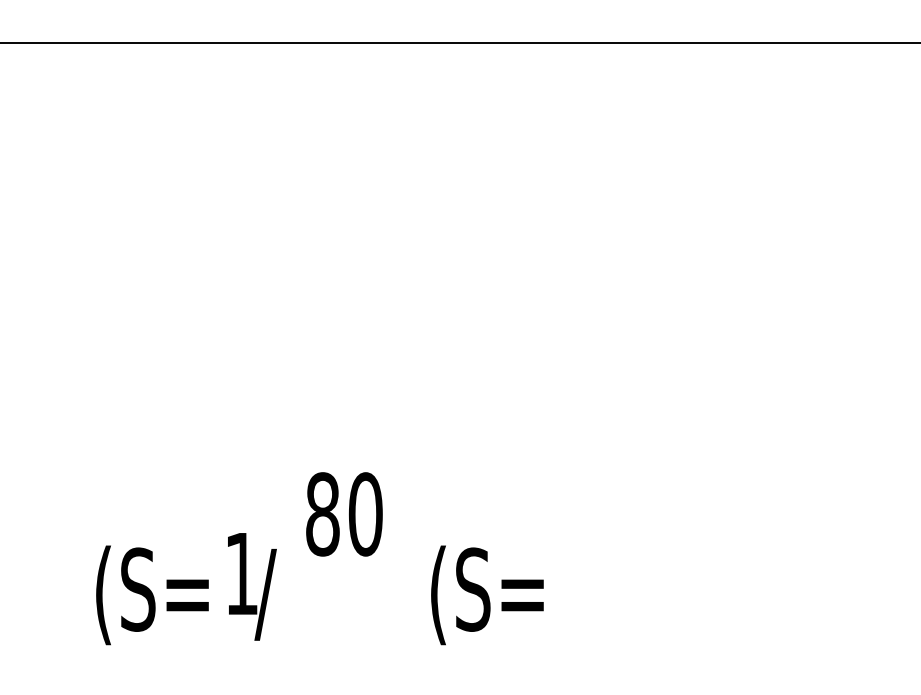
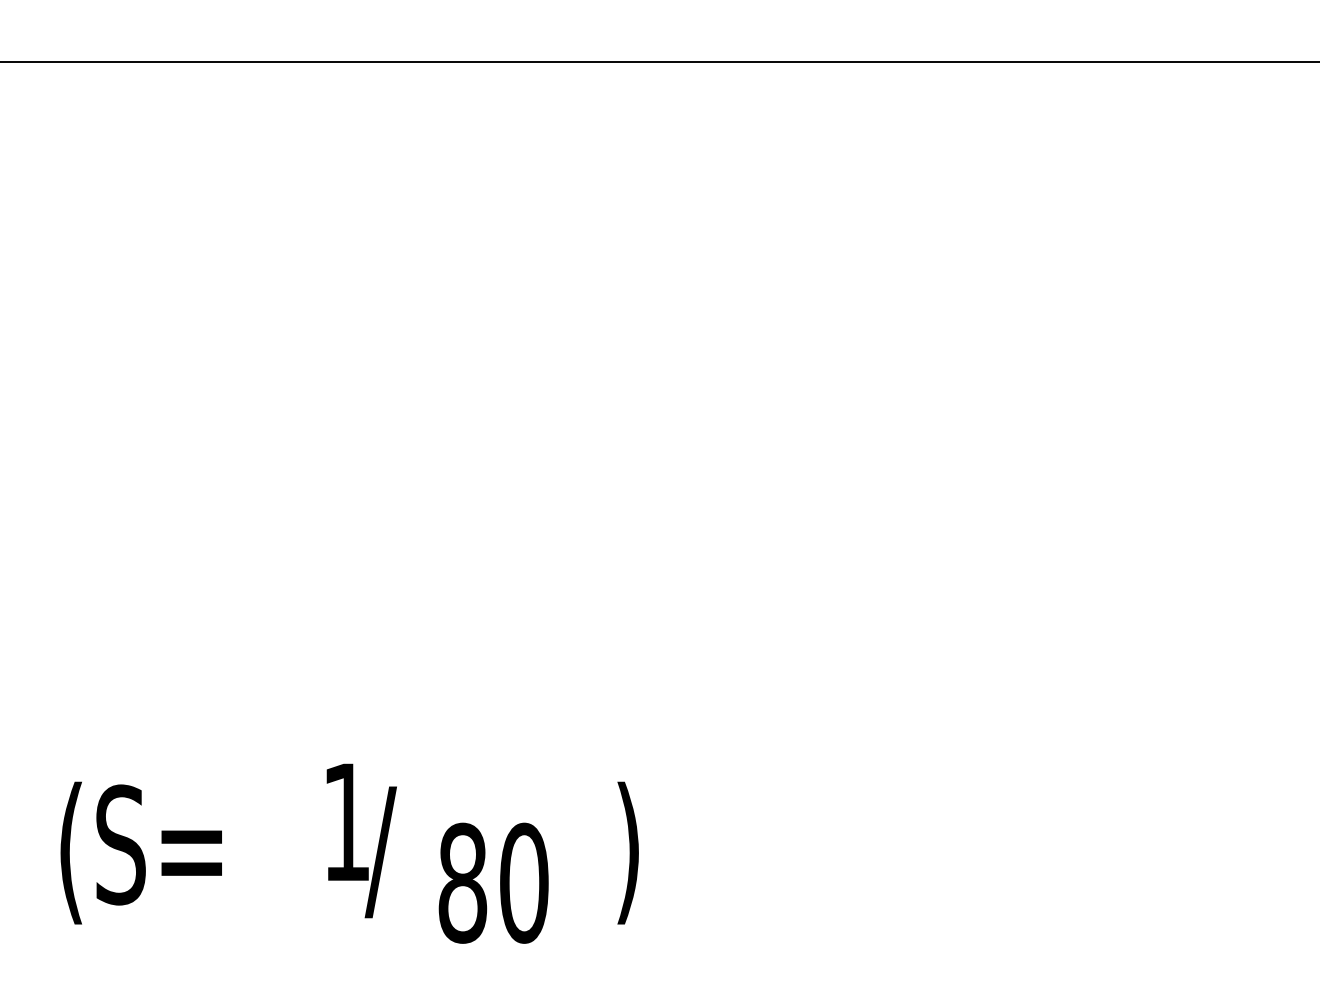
text: (344, 514) -> (493, 883), moved
text: (152, 595) -> (141, 853), moved
text: (486, 595) -> (697, 853), (S= -> )

